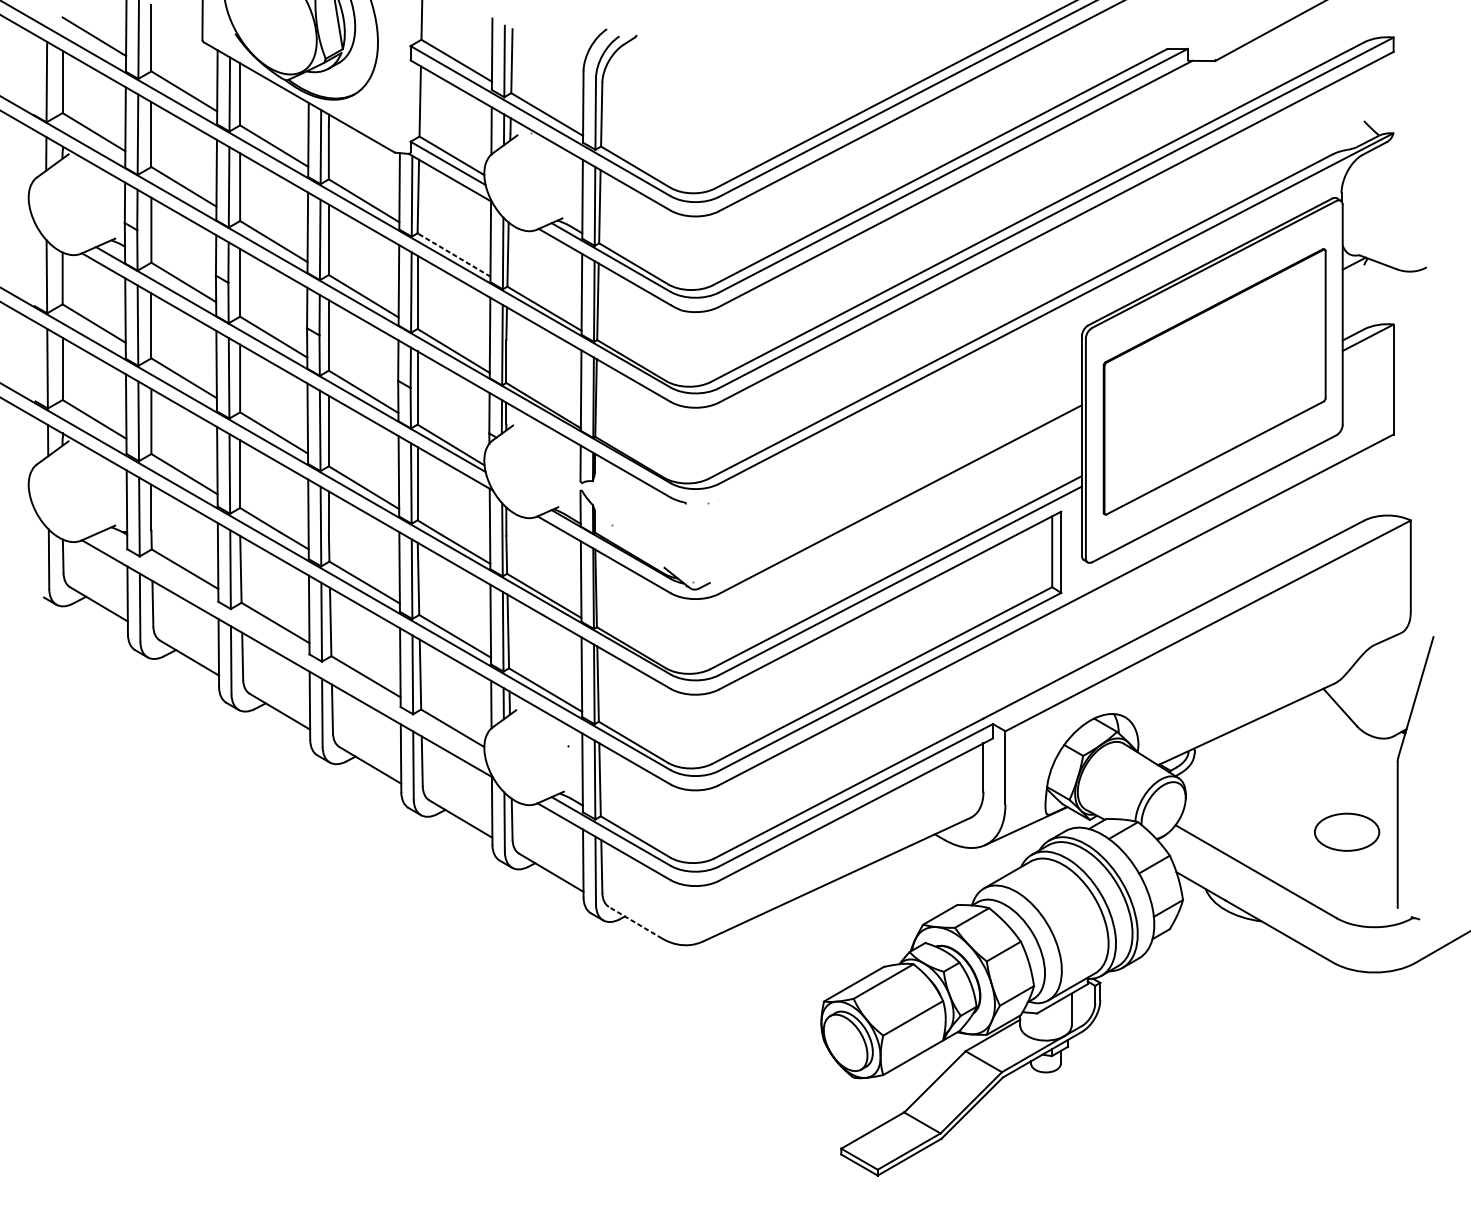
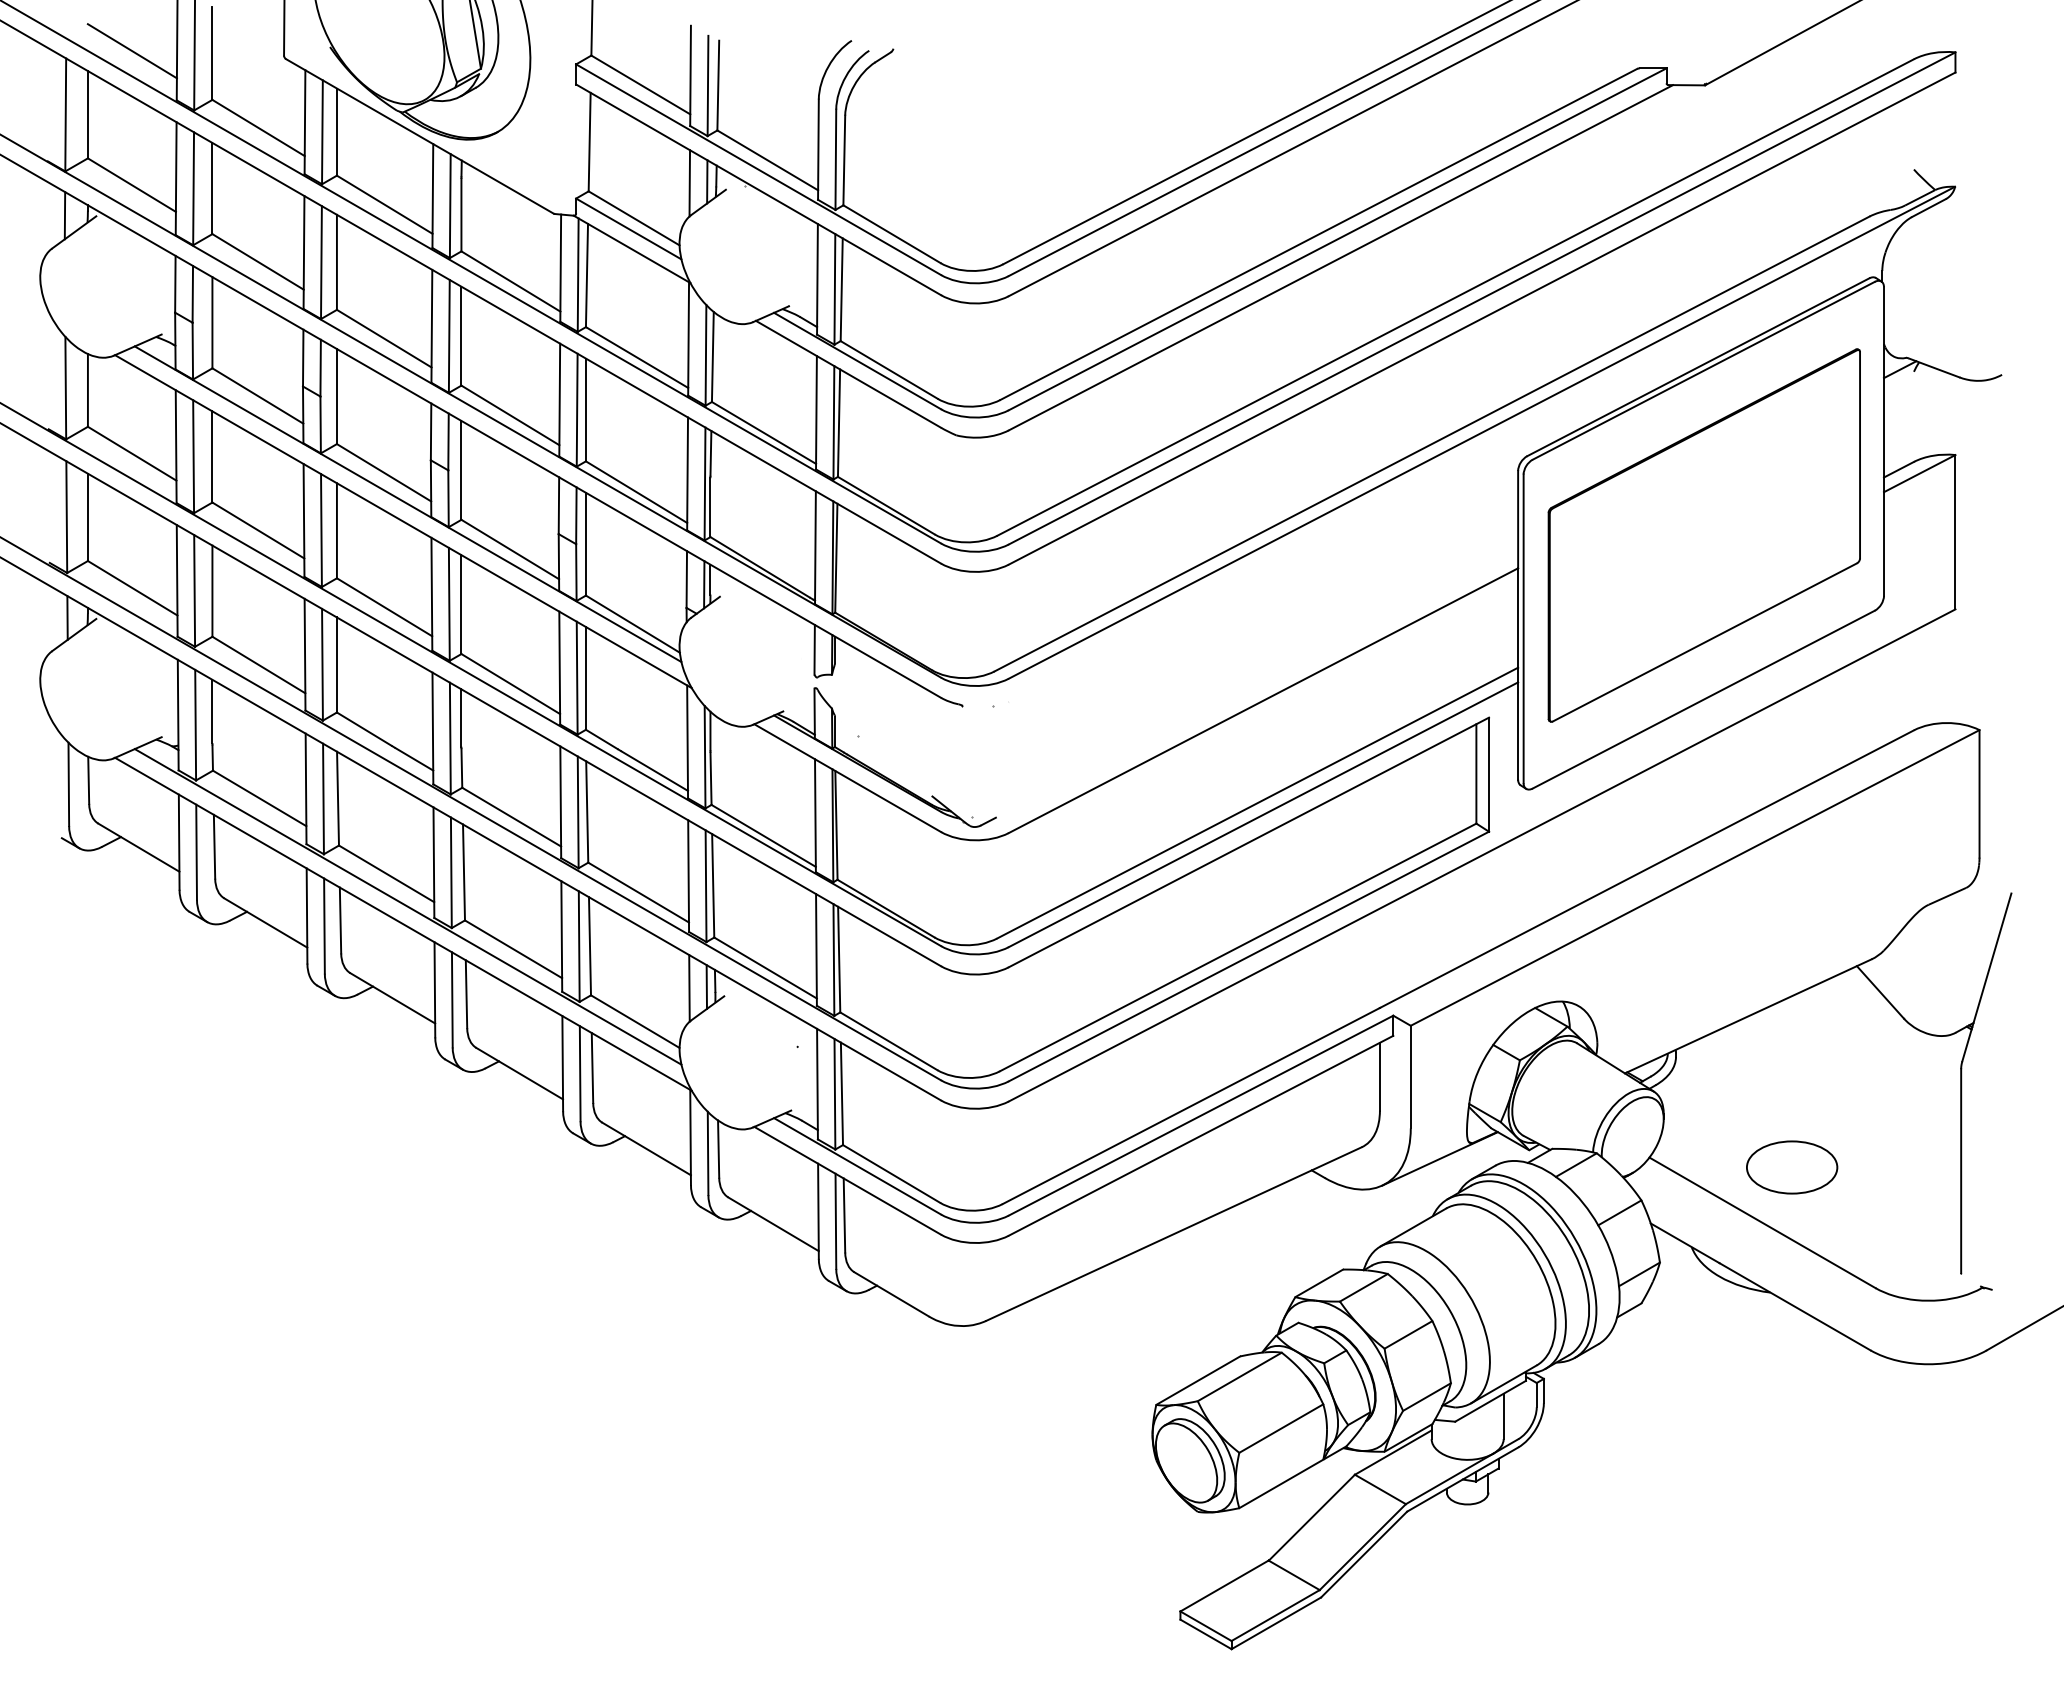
line: (455, 255) -> (638, 358), dashed -> solid
line: (290, 646) -> (407, 906), added
part: (1347, 832) -> (1792, 1167), moved
line: (635, 922) -> (891, 1294), dashed -> solid

